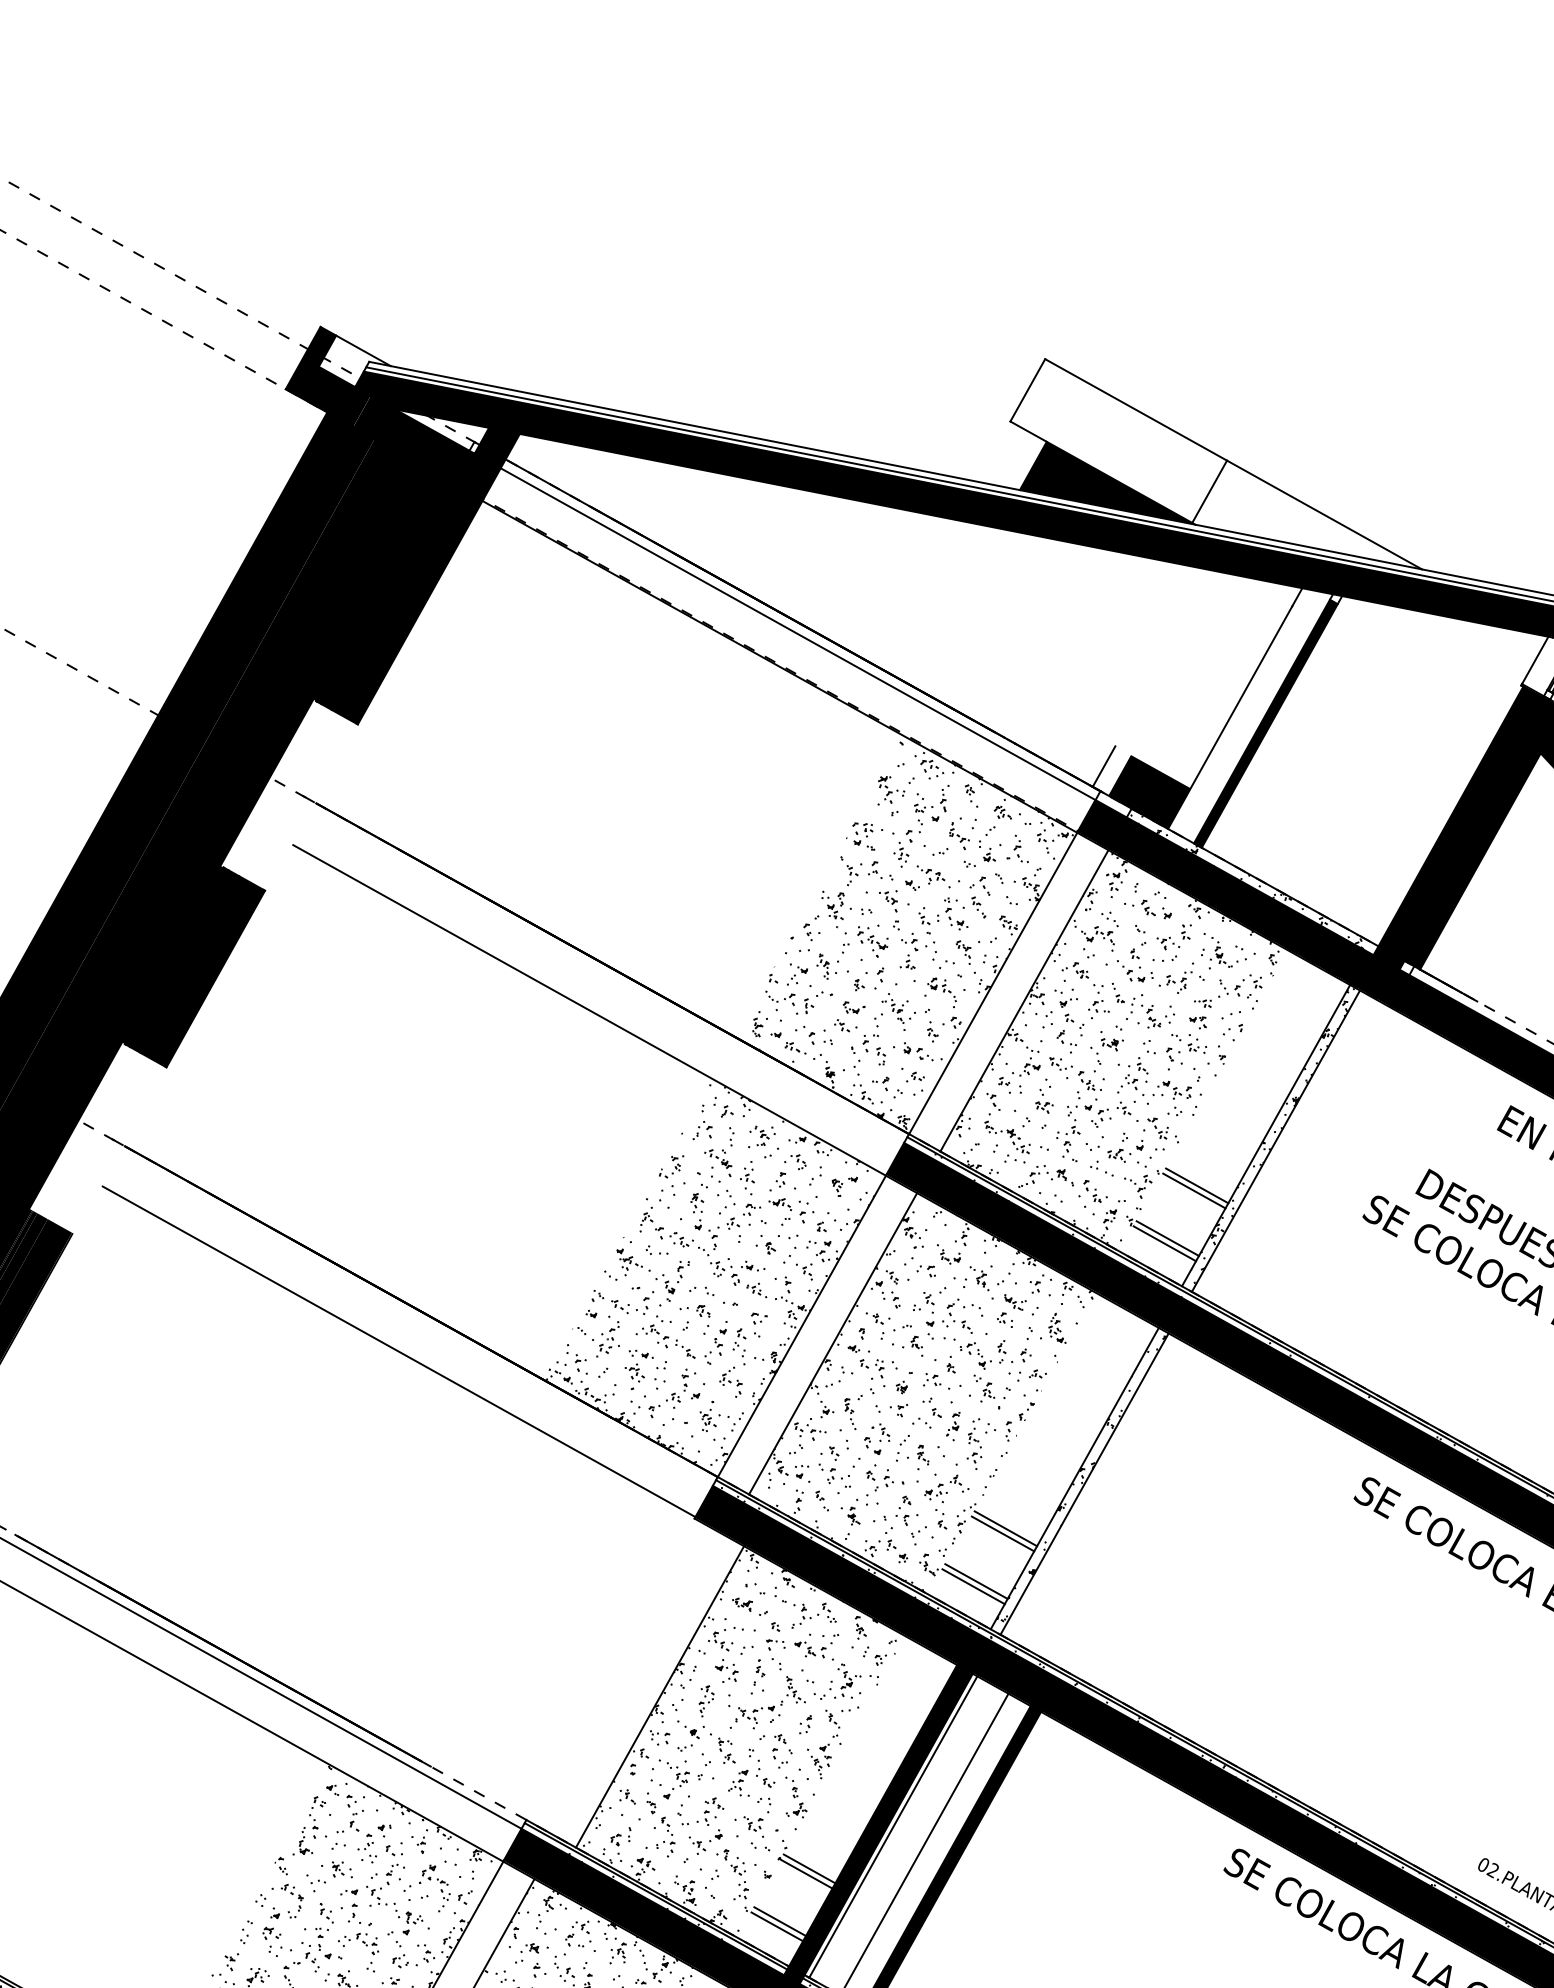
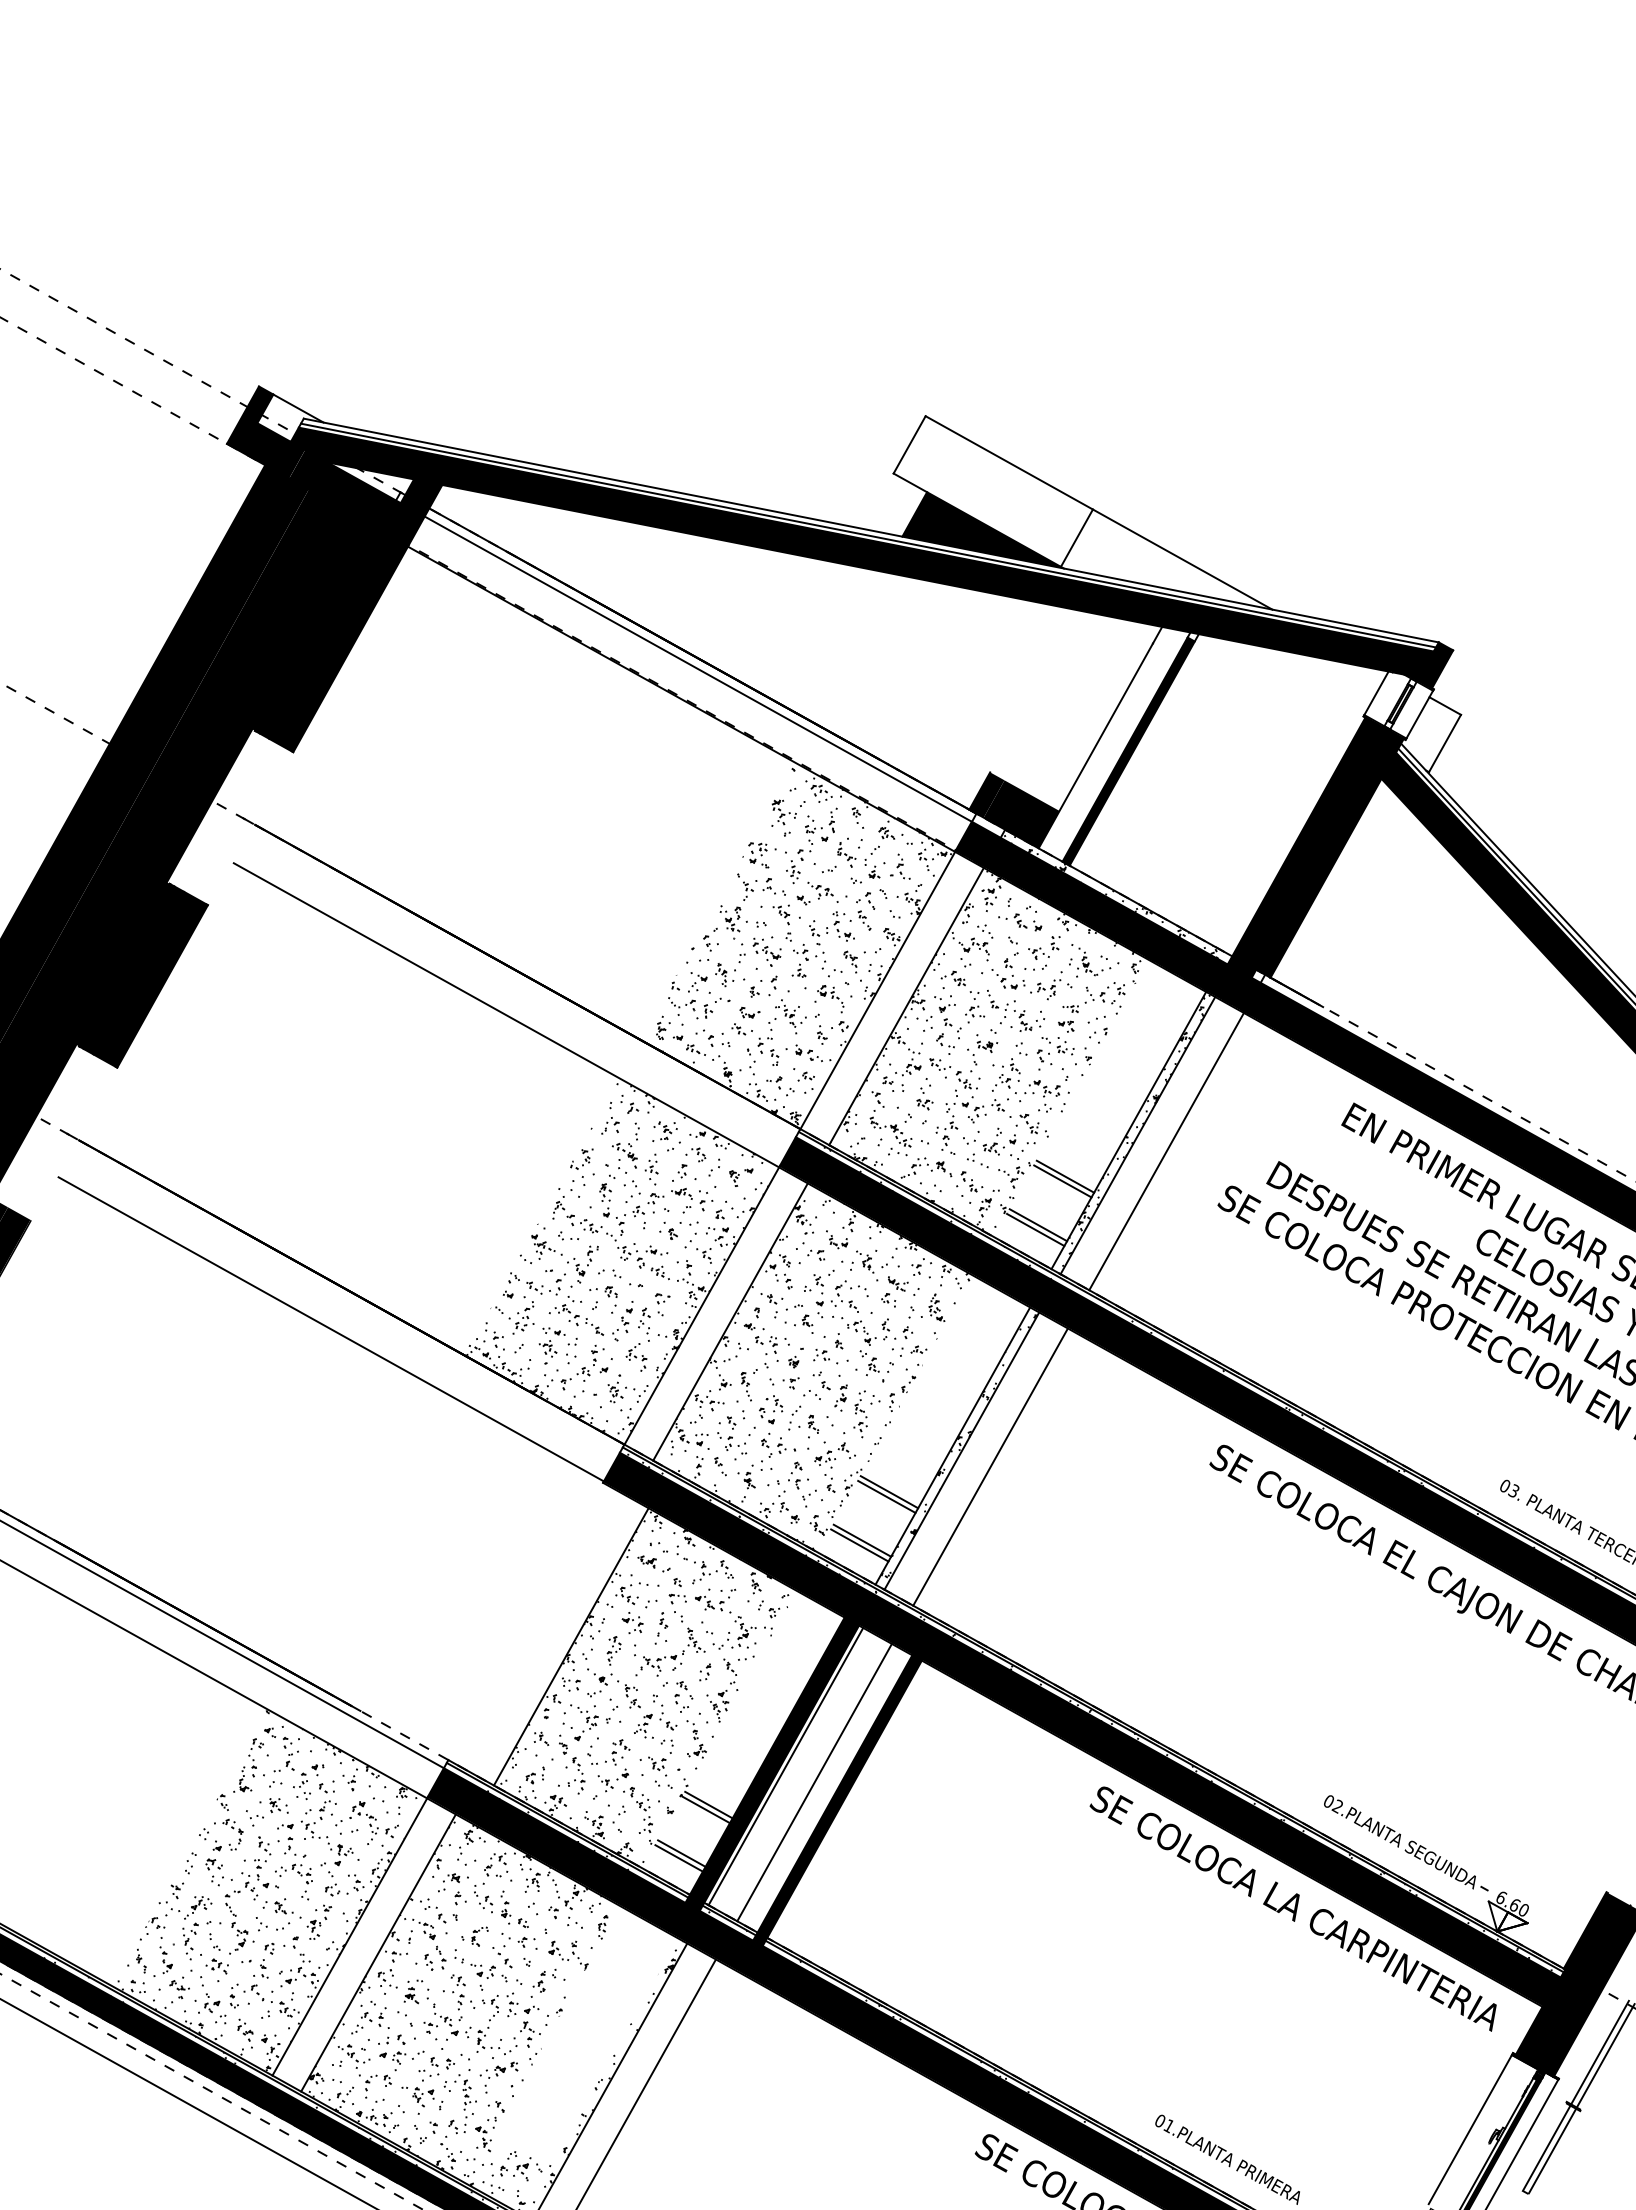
fill: (1111, 770) -> (986, 794), added
line: (1307, 1158) -> (1166, 1151), added
line: (1115, 1500) -> (990, 1466), added

